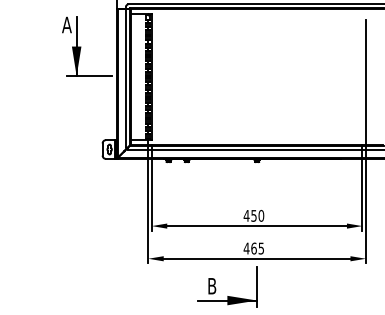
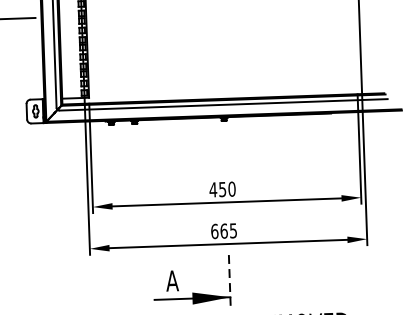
text: (246, 248) -> (214, 231), 465 -> 665
text: (211, 286) -> (171, 281), B -> A
line: (257, 287) -> (230, 280), solid -> dashed

